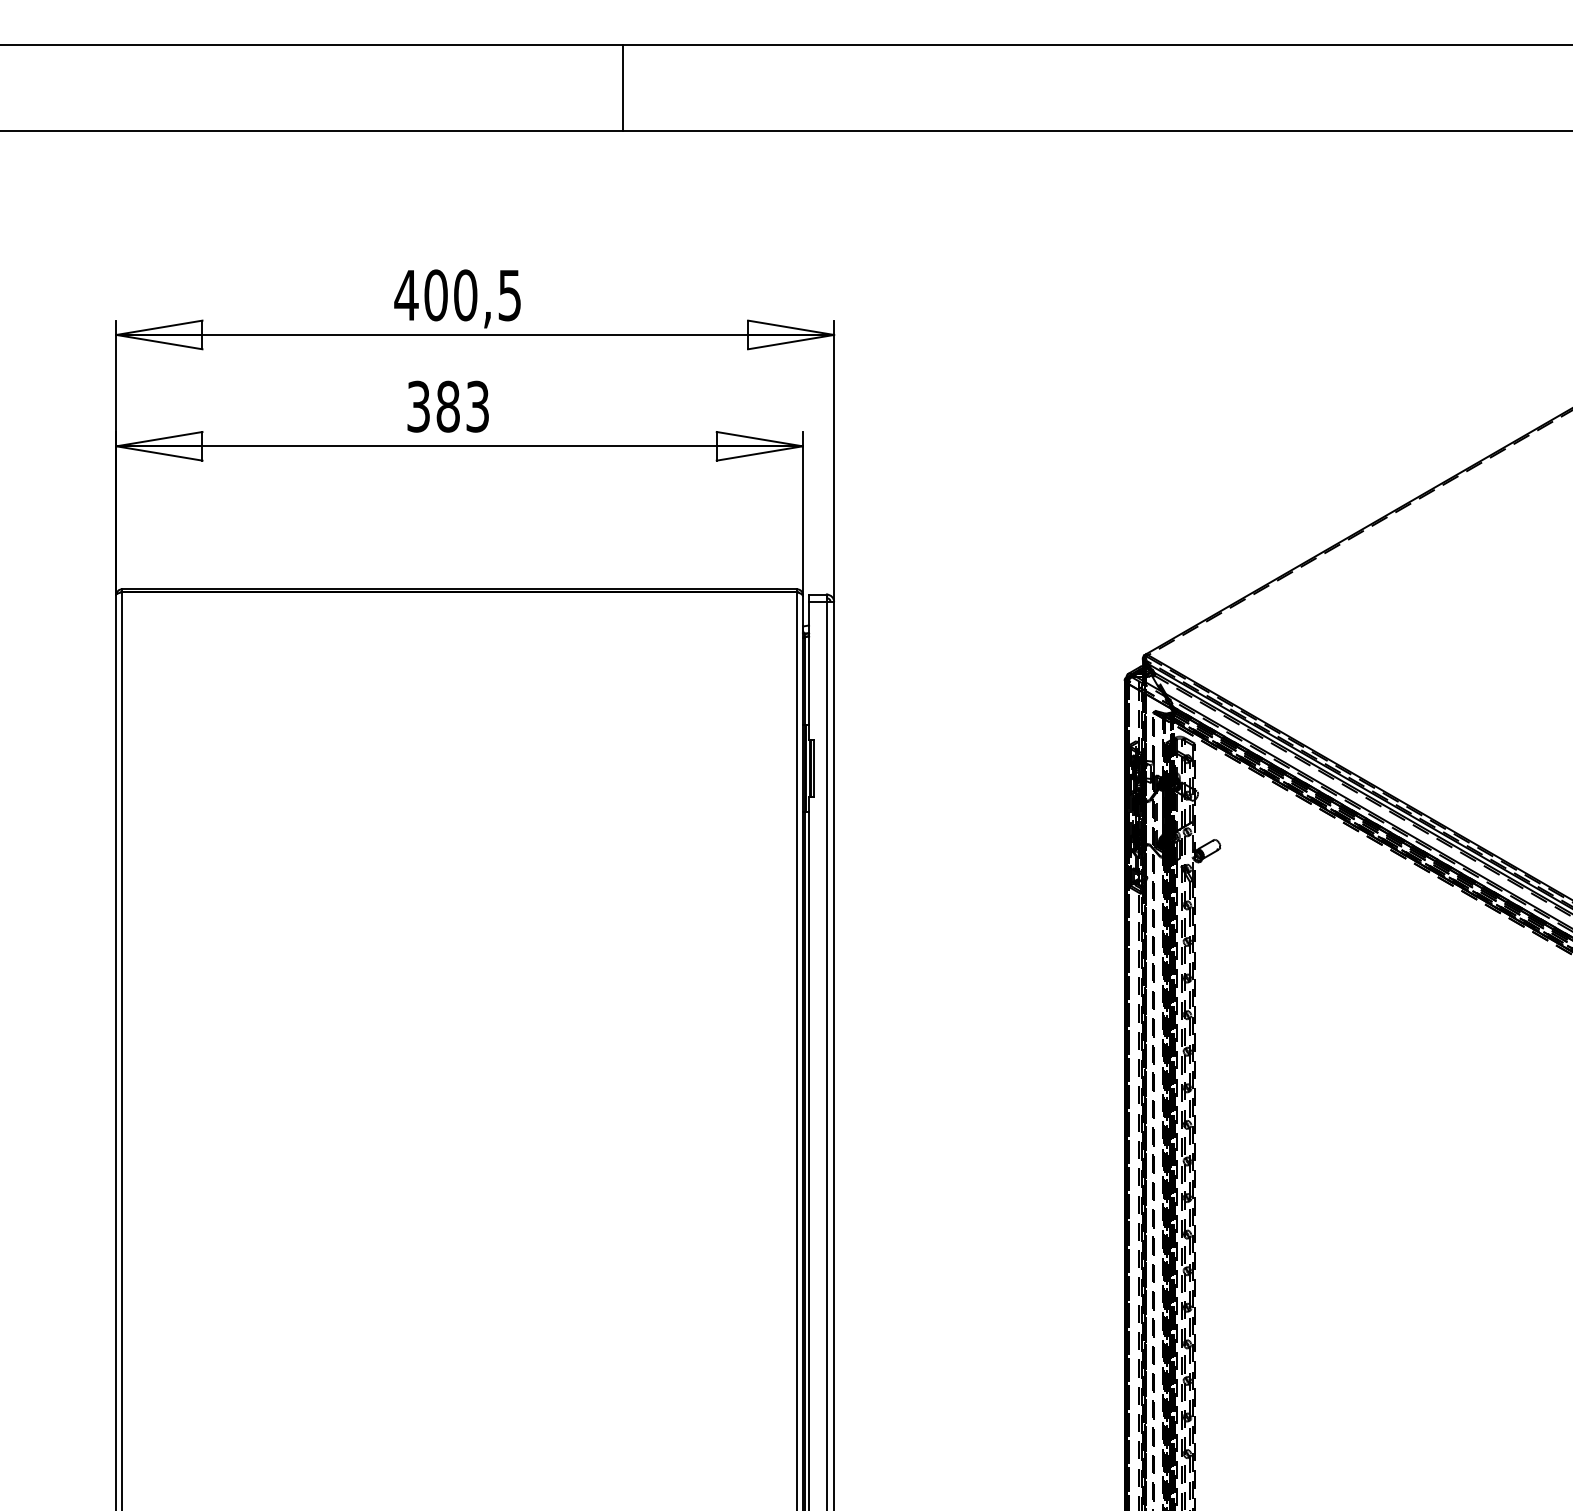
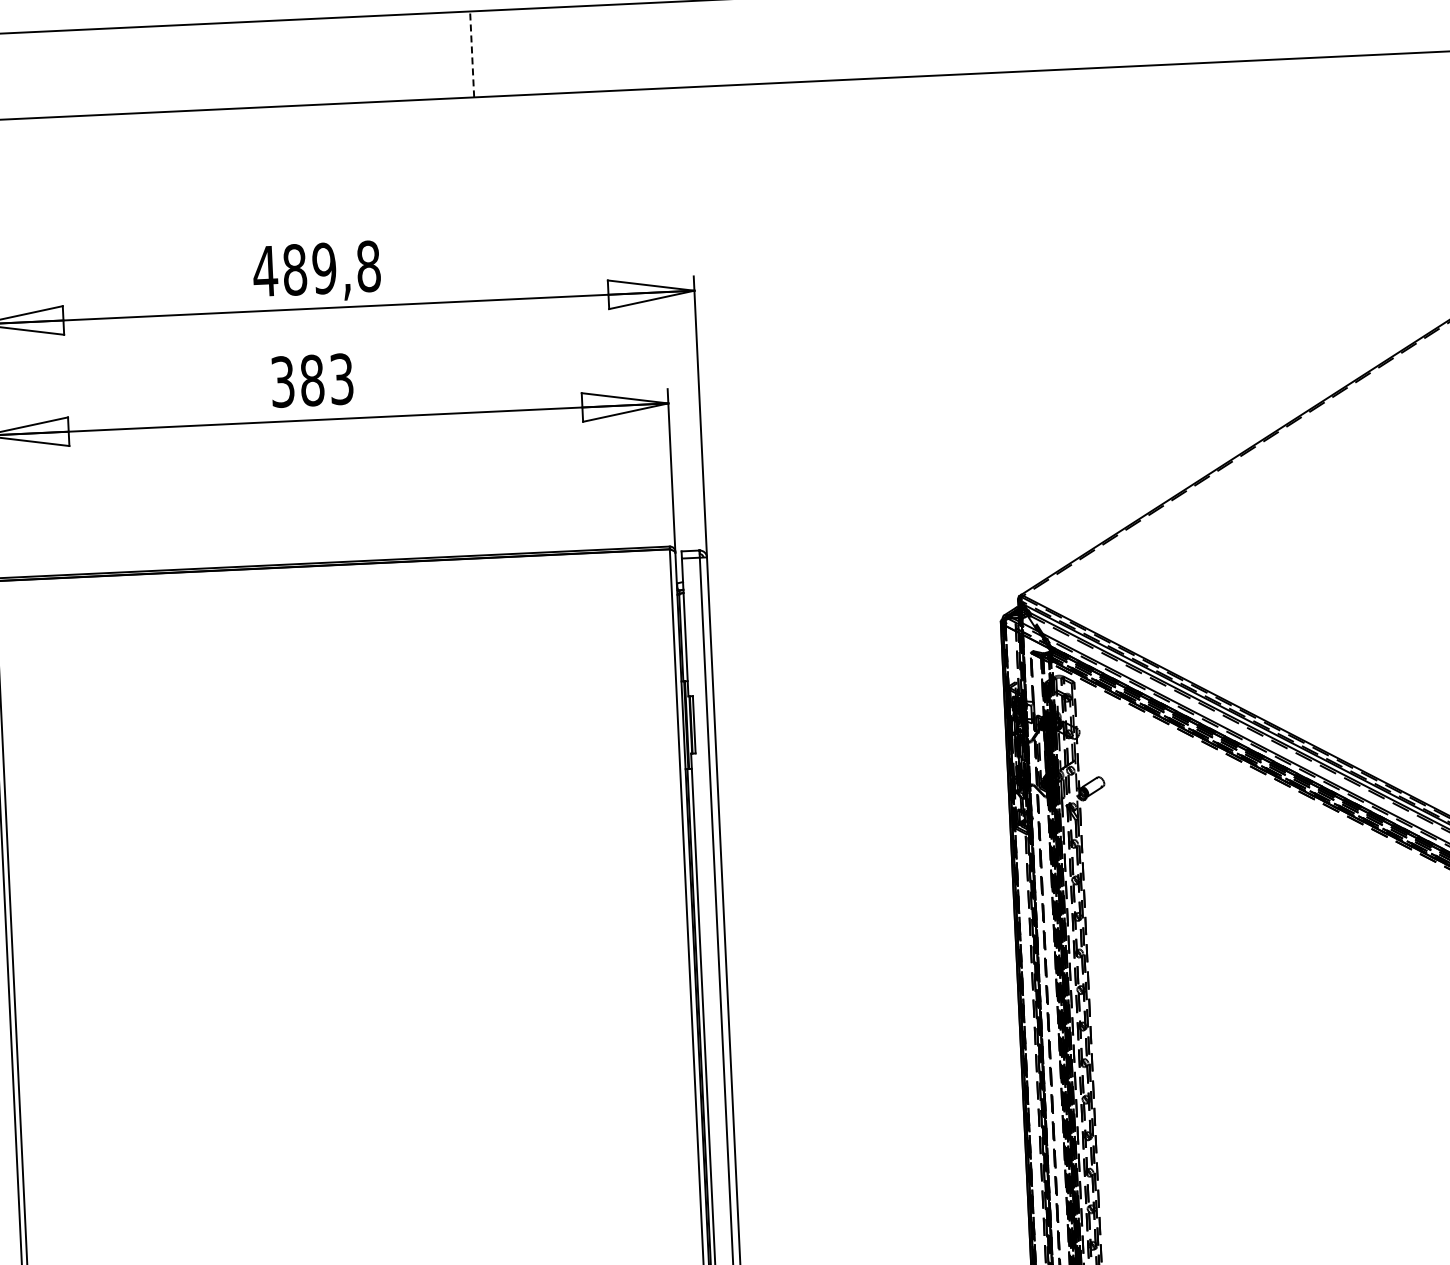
line: (623, 87) -> (472, 53), solid -> dashed
text: (472, 295) -> (331, 268), 400,5 -> 489,8

